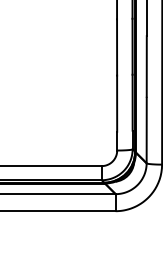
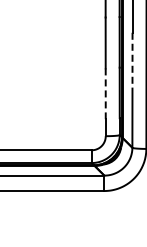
line: (146, 66) -> (132, 60), solid -> dashed
line: (116, 104) -> (105, 94), solid -> dashed

